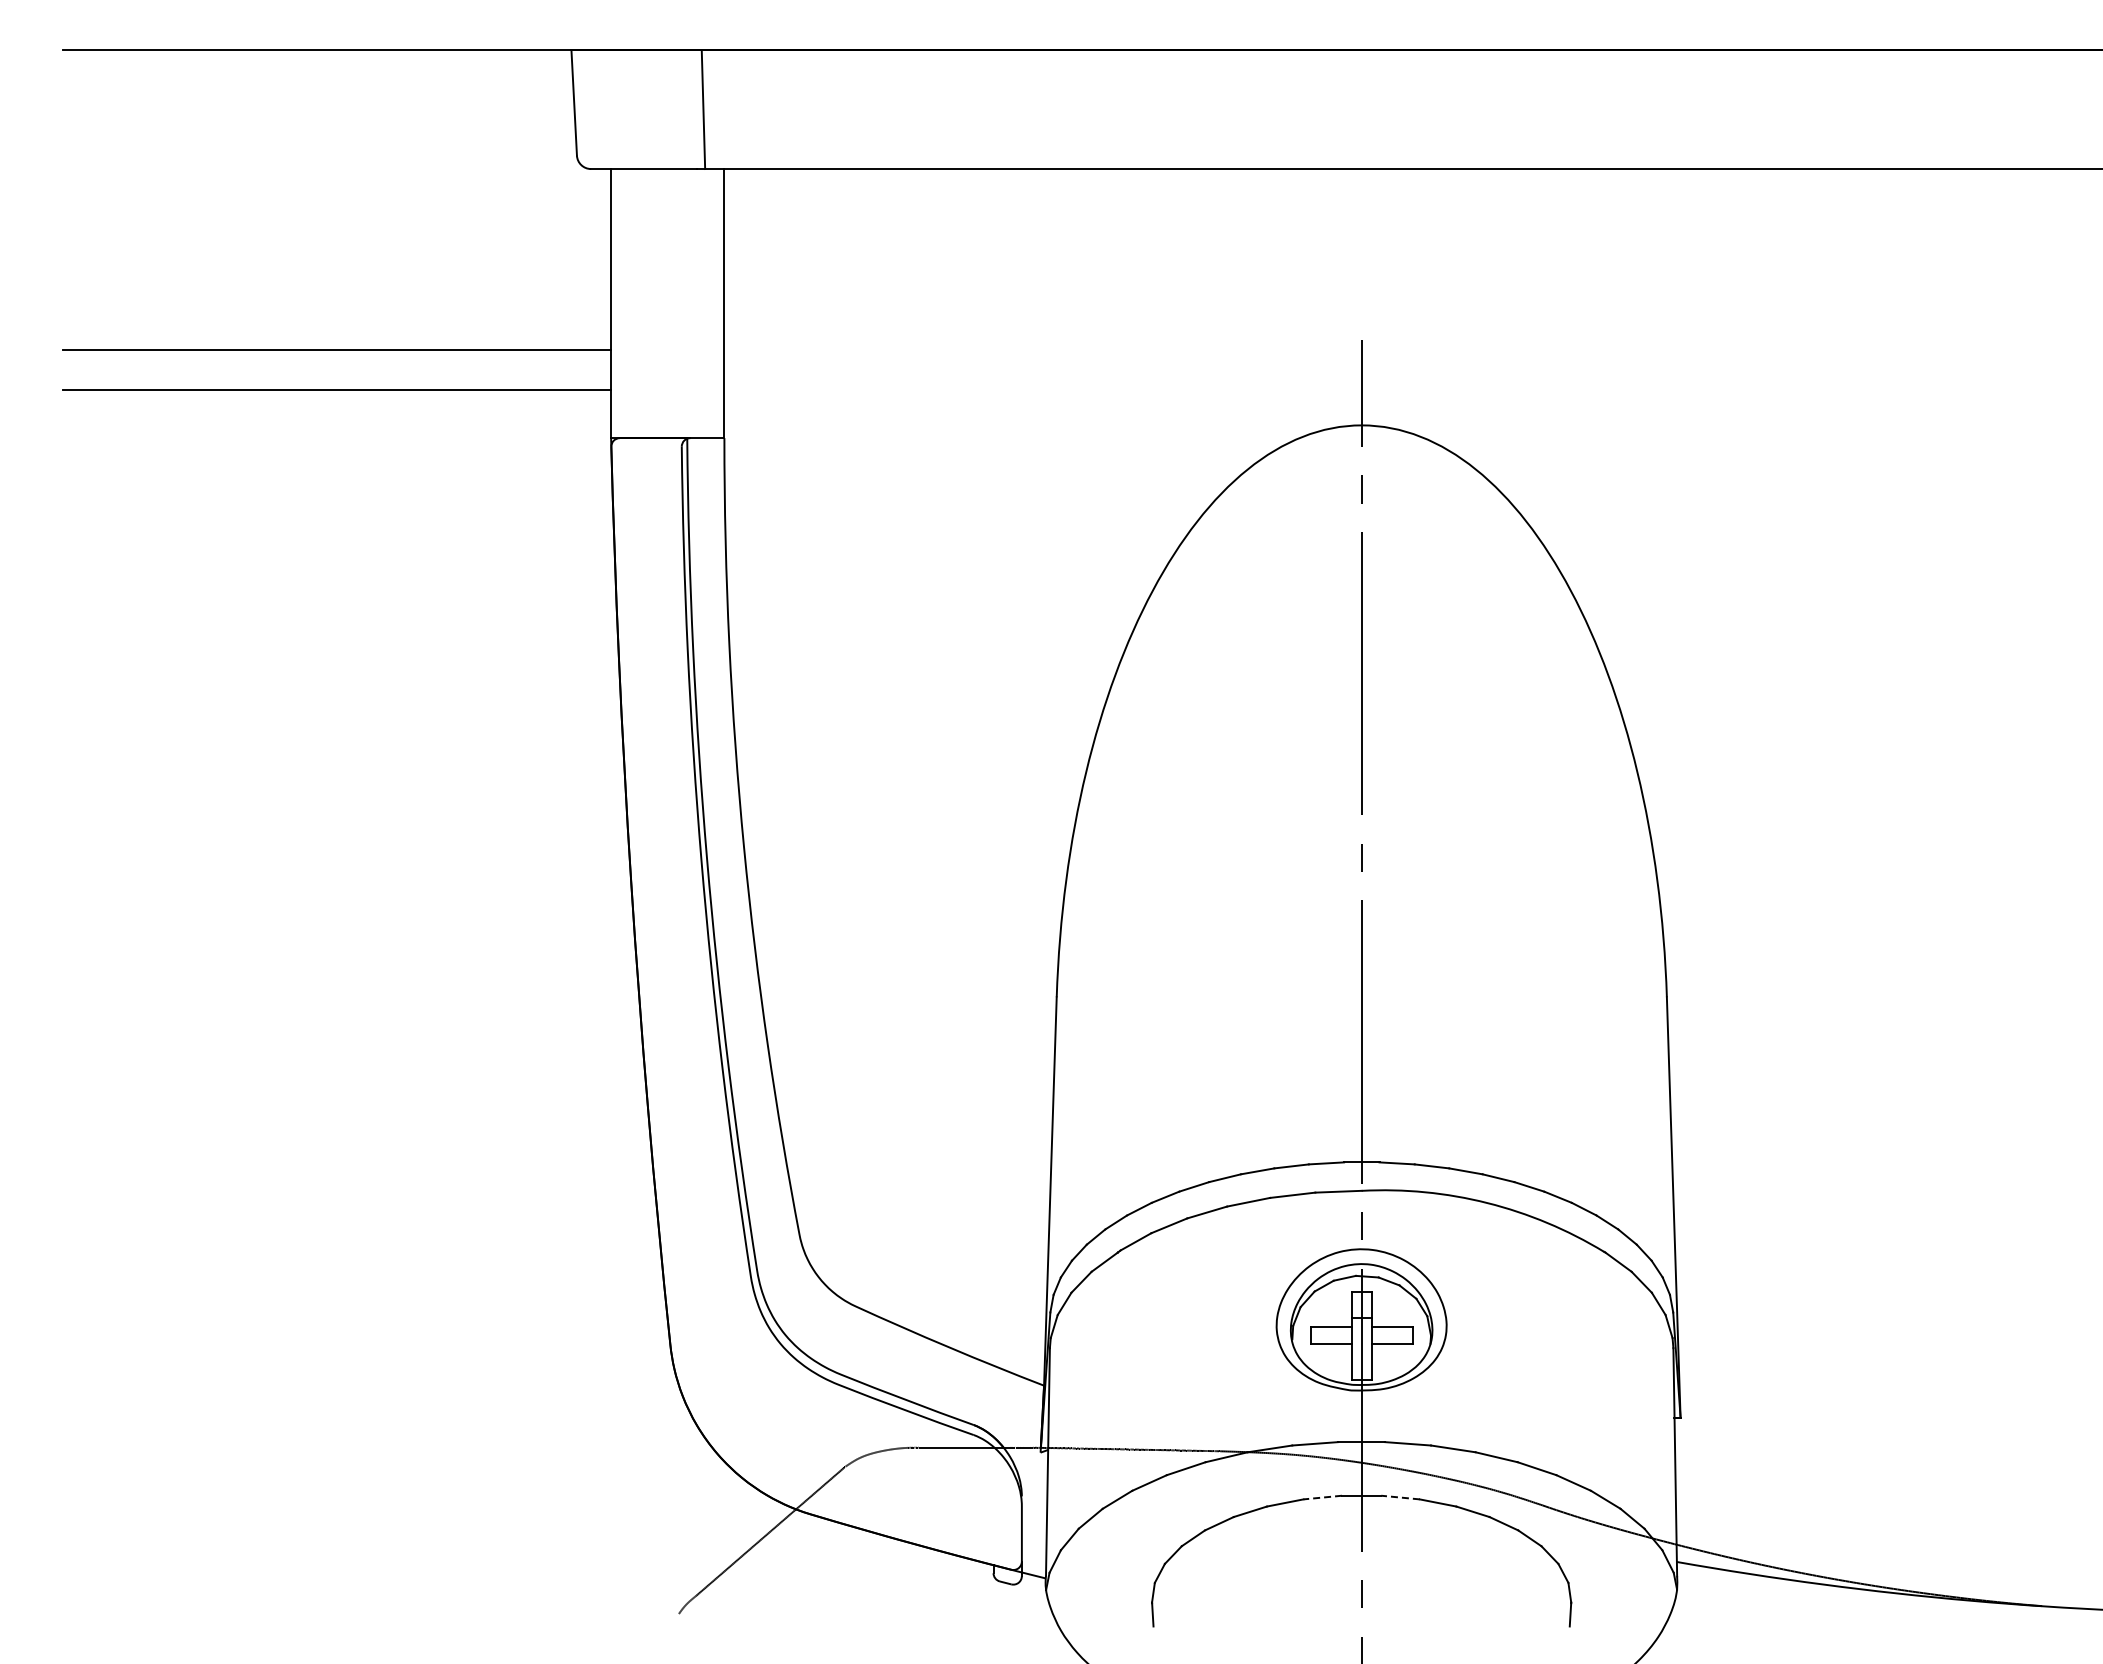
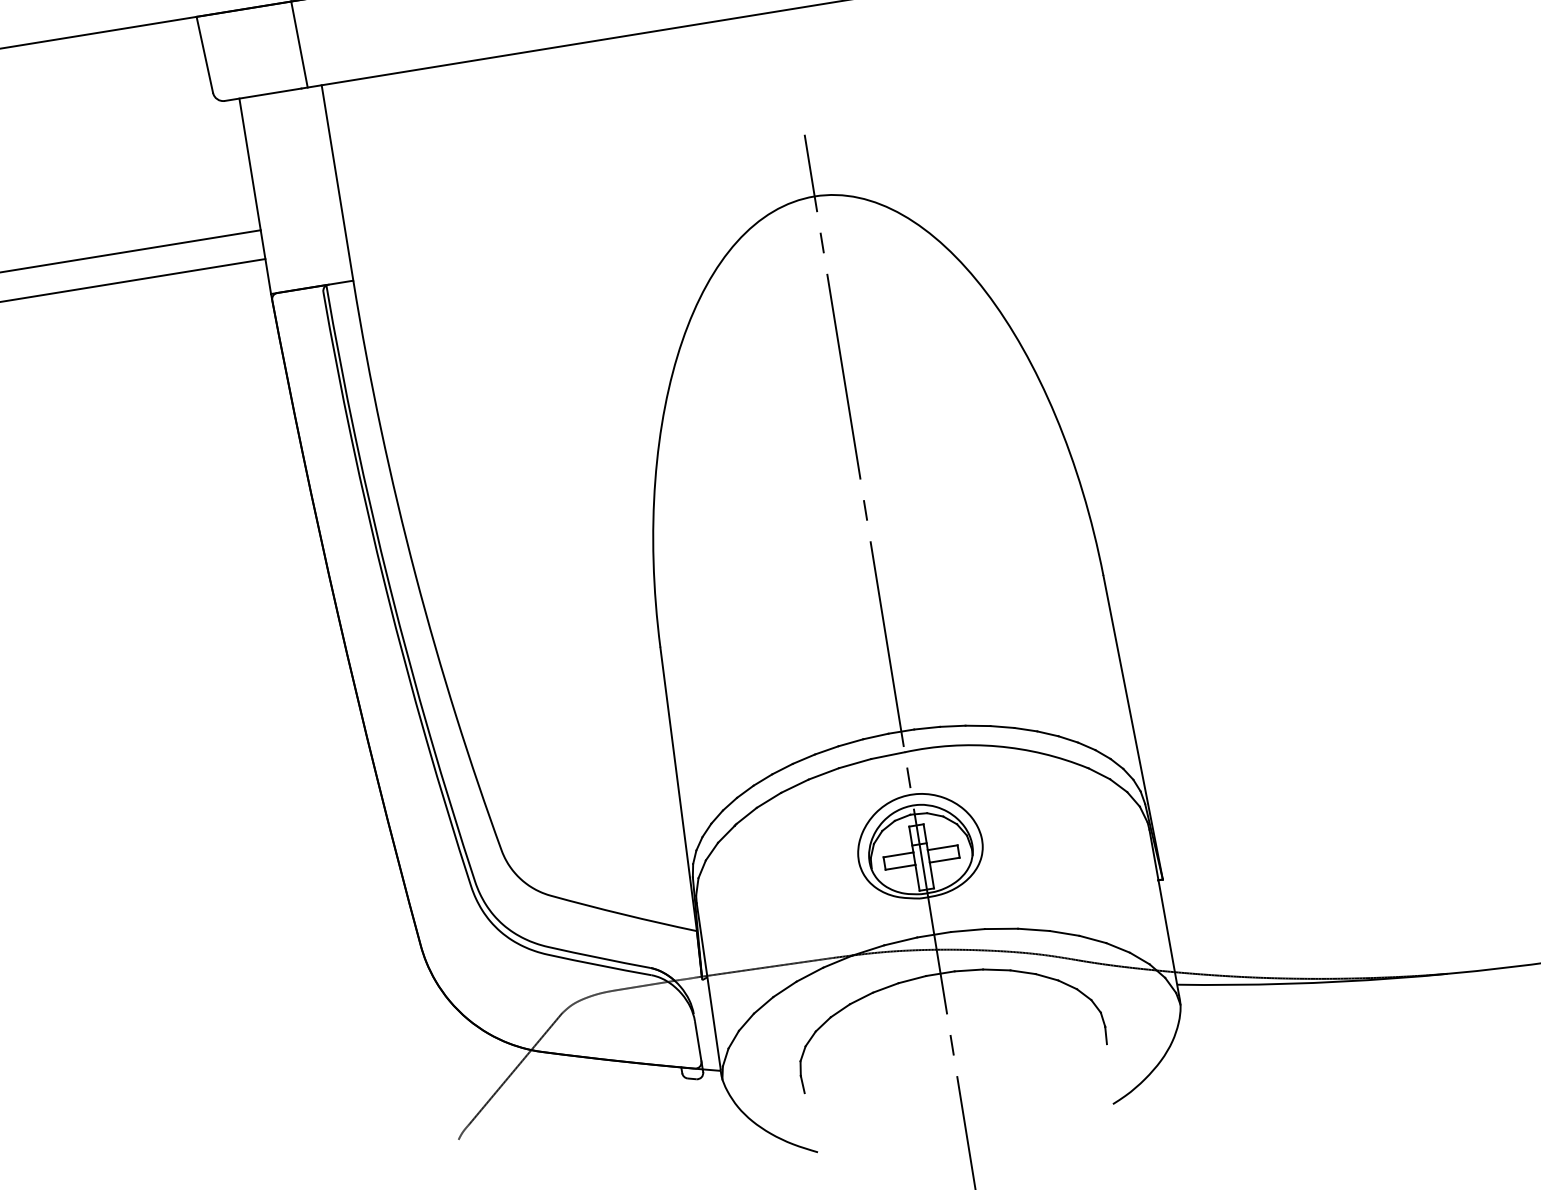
line: (1322, 1497) -> (912, 979), dashed -> solid
line: (1400, 1497) -> (968, 970), dashed -> solid

